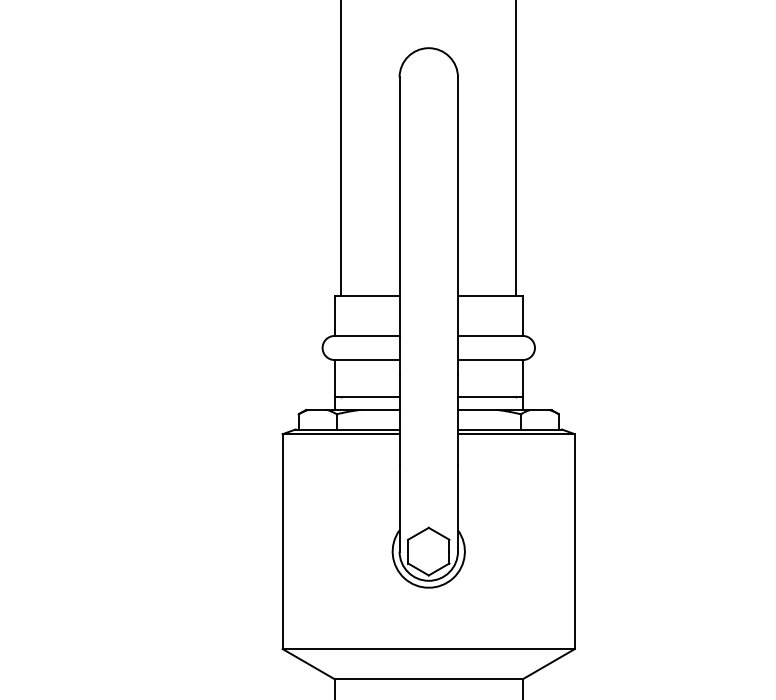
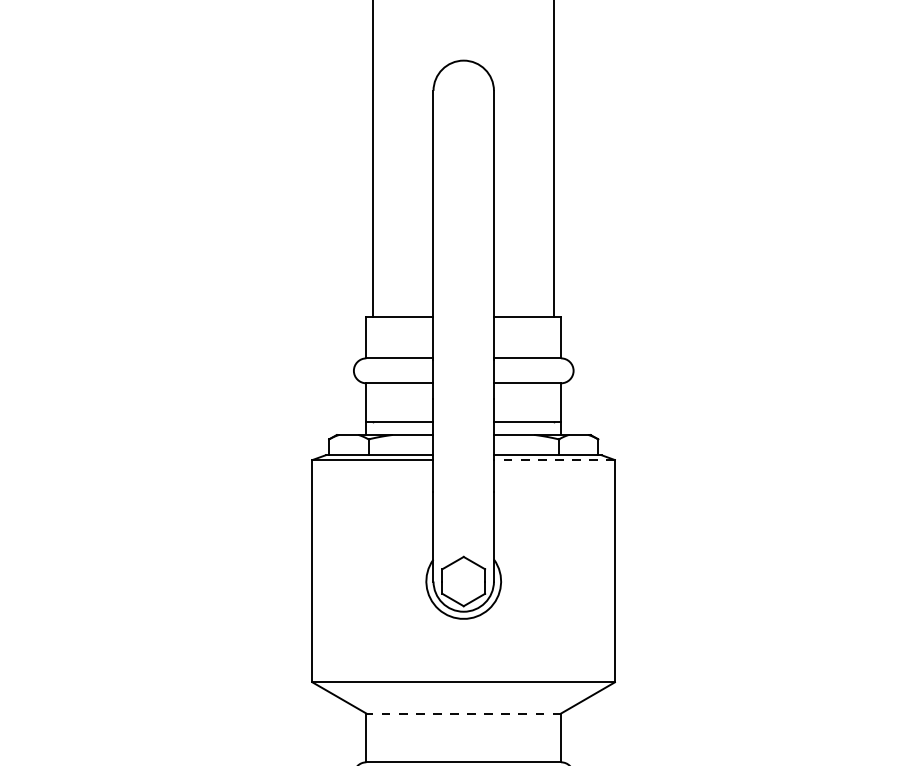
line: (515, 434) -> (553, 460), solid -> dashed
line: (428, 679) -> (463, 713), solid -> dashed

